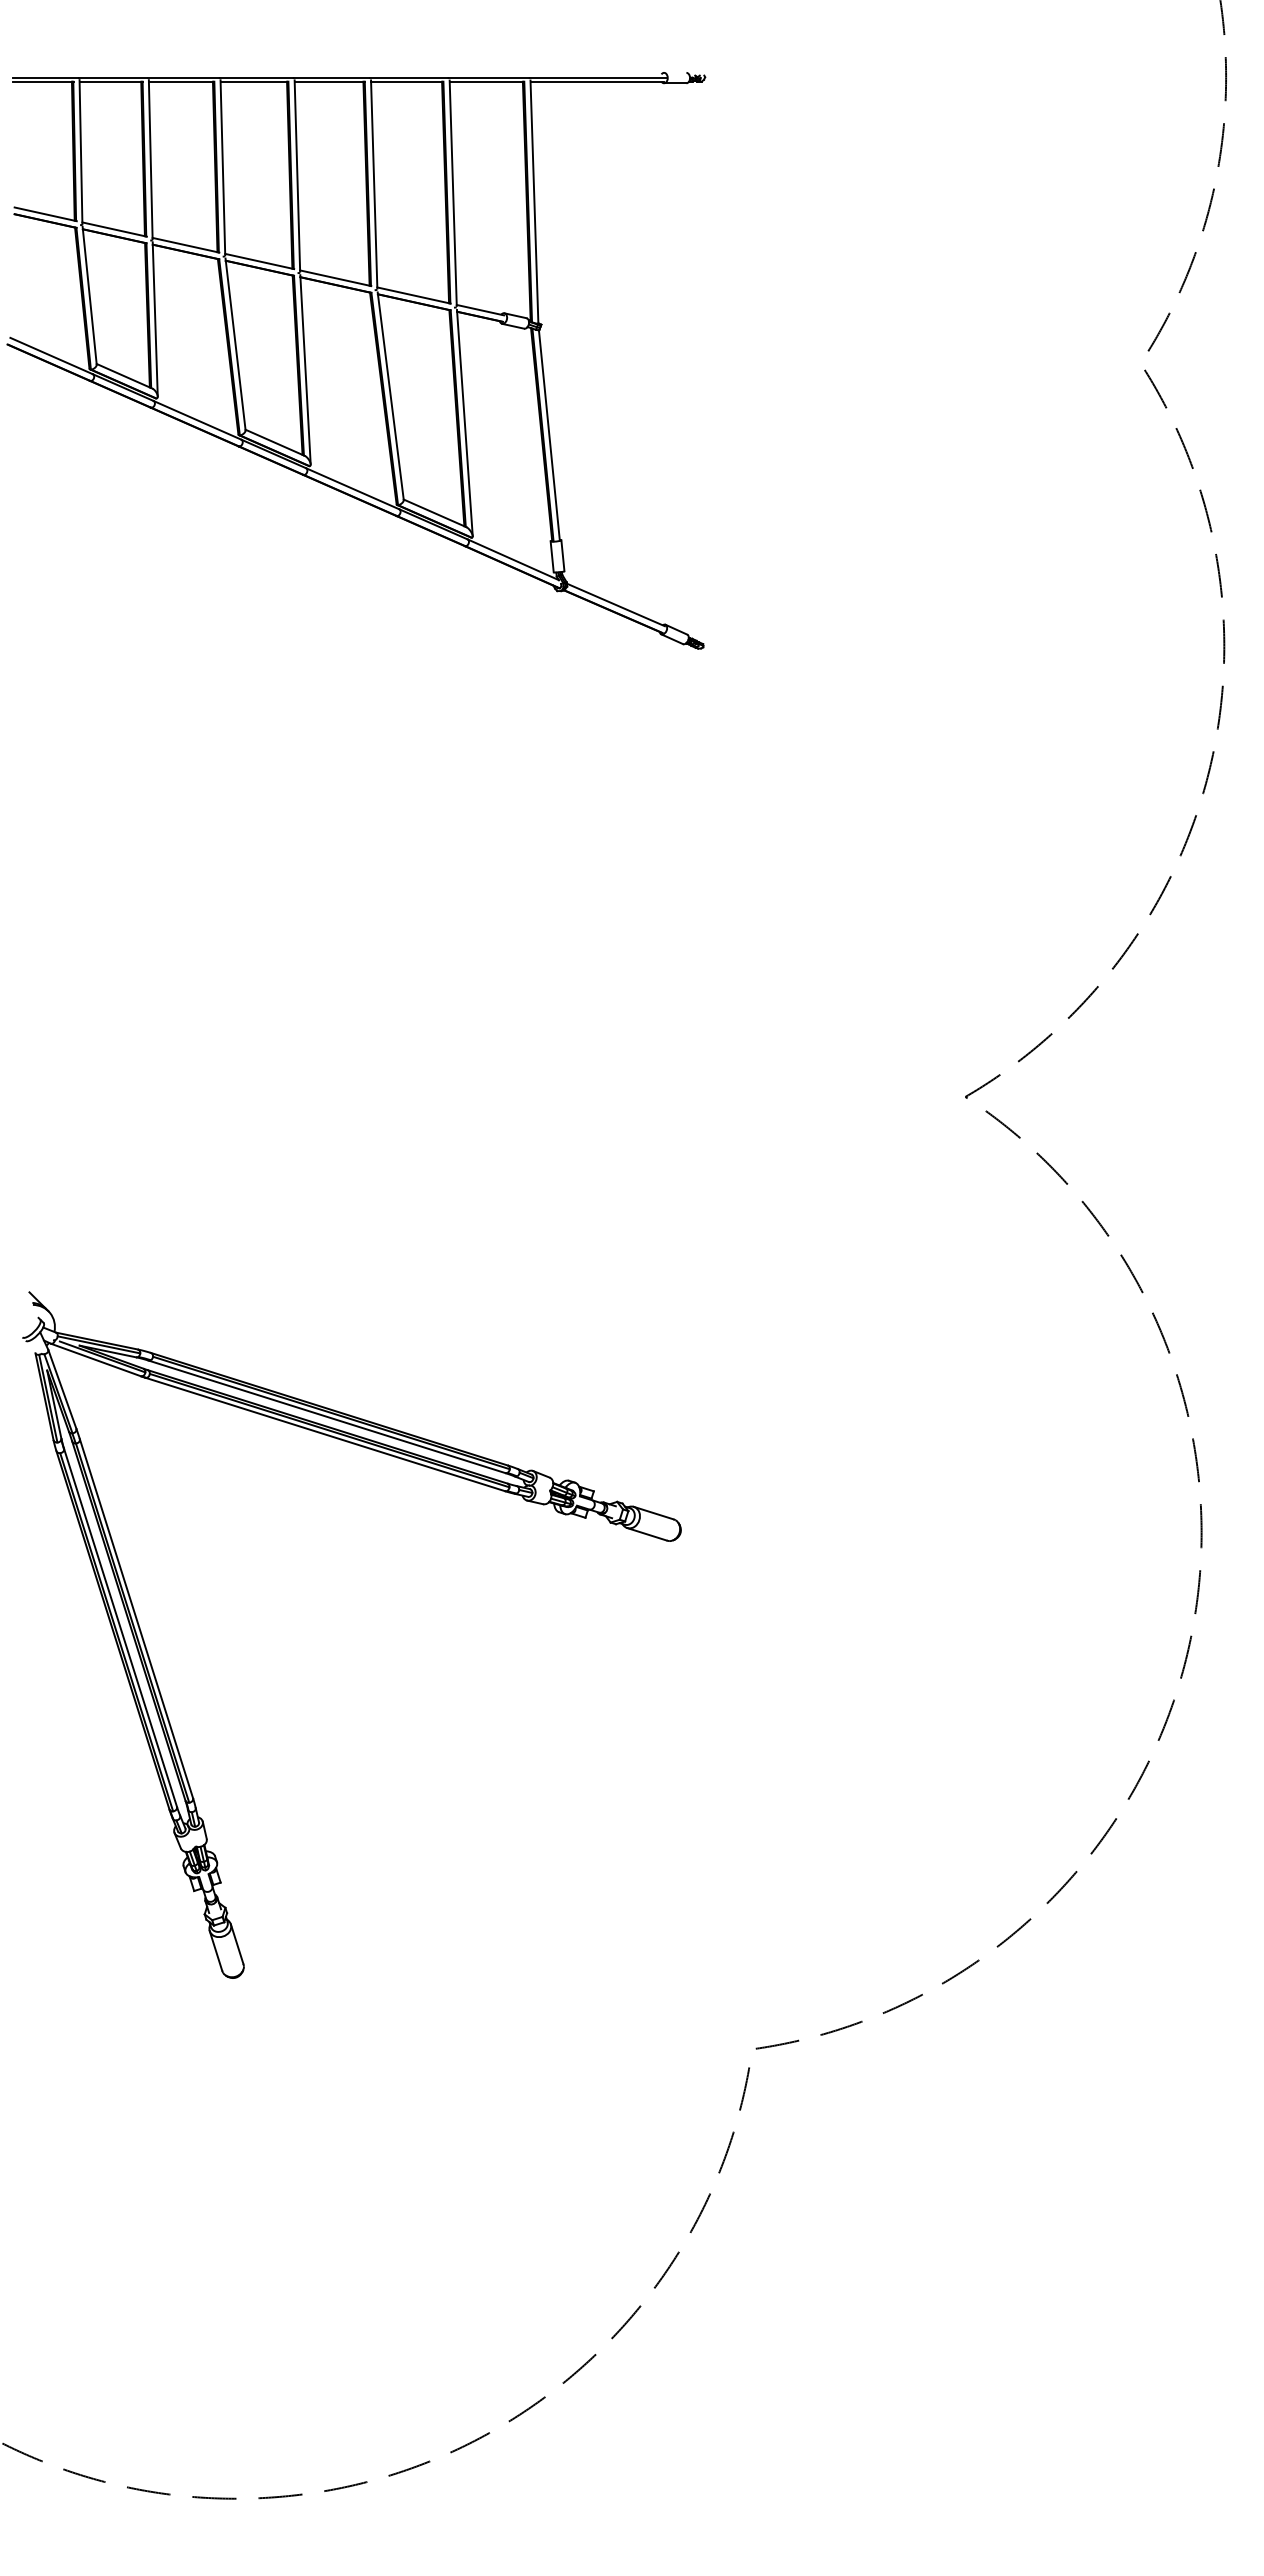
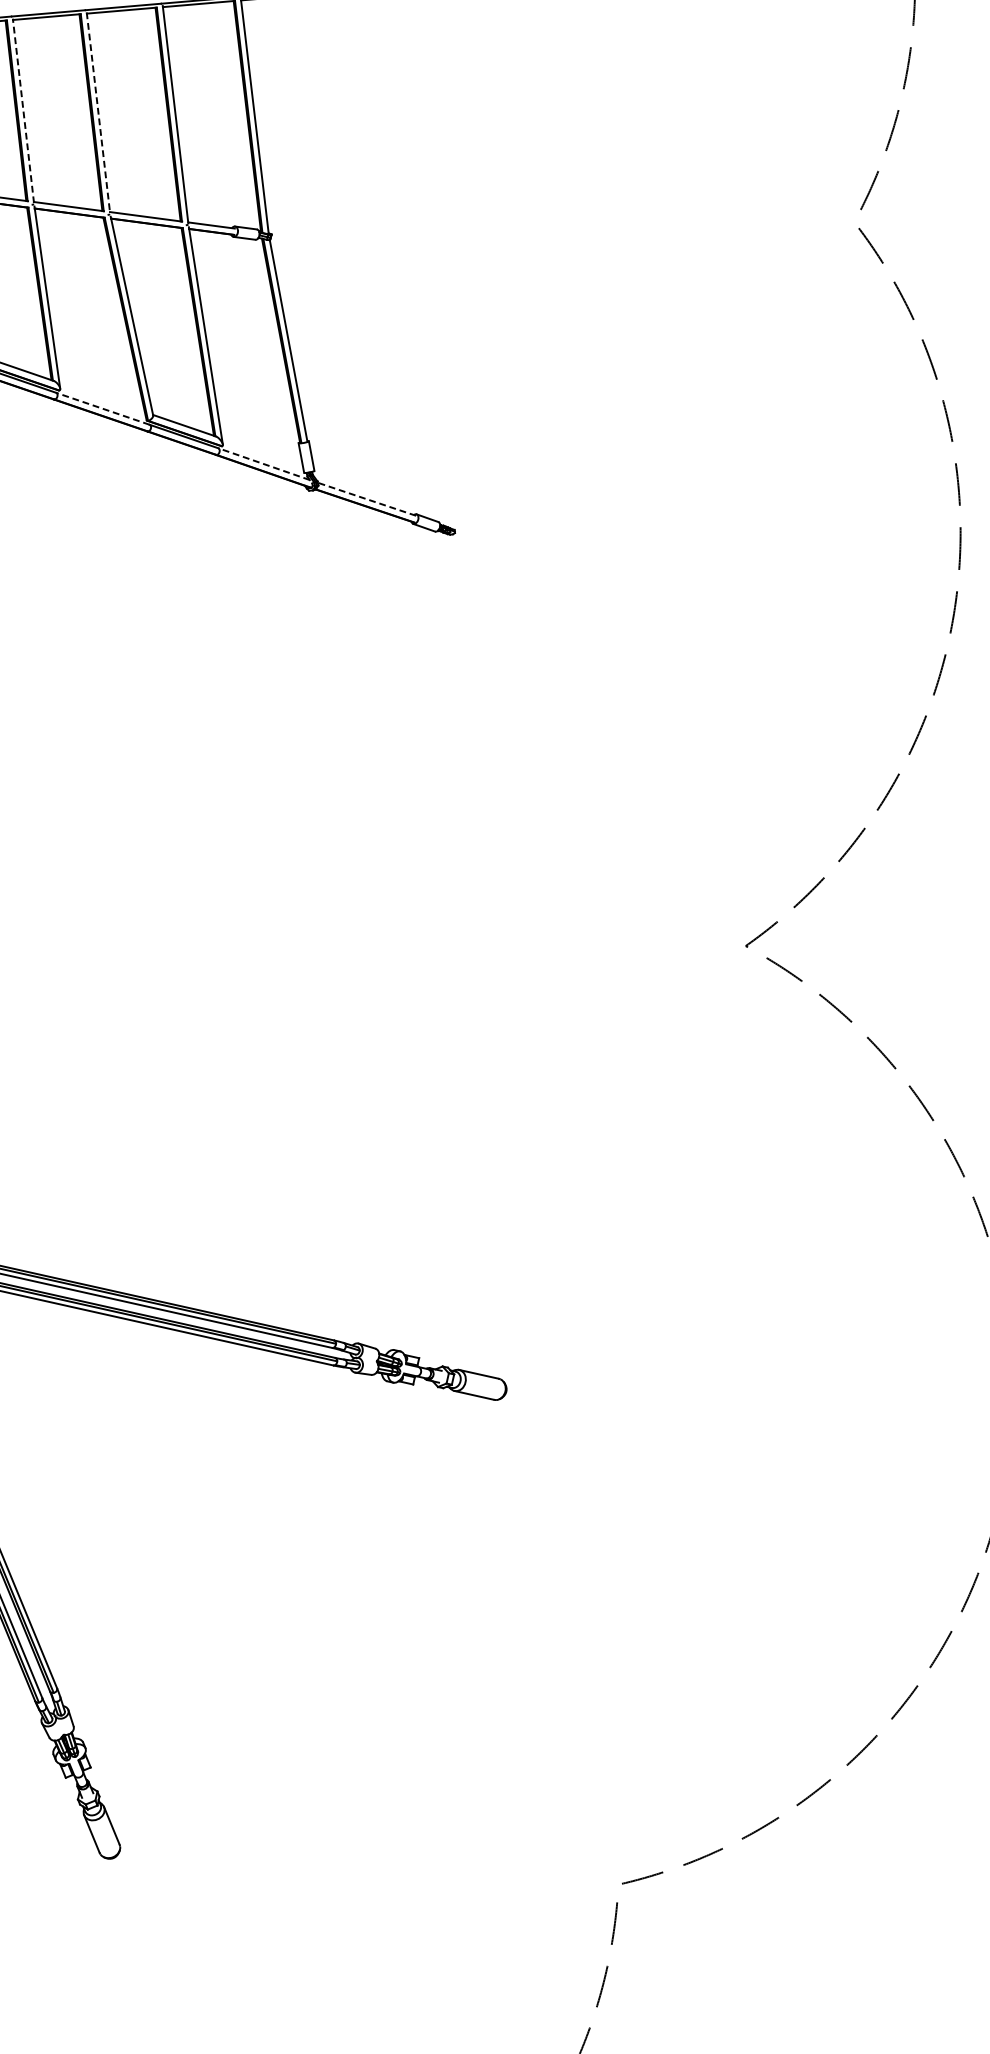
line: (297, 176) -> (23, 111), solid -> dashed
line: (374, 185) -> (98, 113), solid -> dashed
line: (352, 488) -> (102, 408), solid -> dashed
line: (513, 559) -> (264, 463), solid -> dashed
line: (615, 604) -> (366, 498), solid -> dashed

